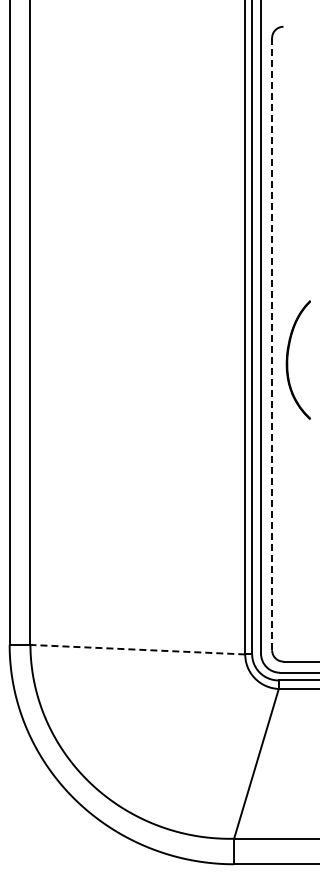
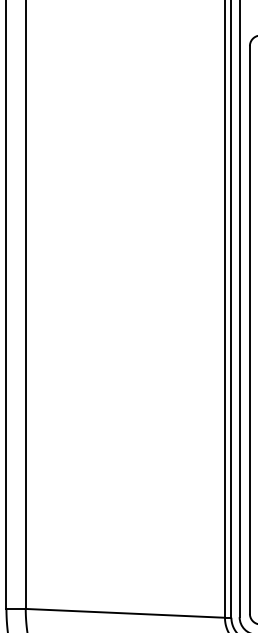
line: (272, 344) -> (250, 330), dashed -> solid
line: (137, 649) -> (125, 613), dashed -> solid

